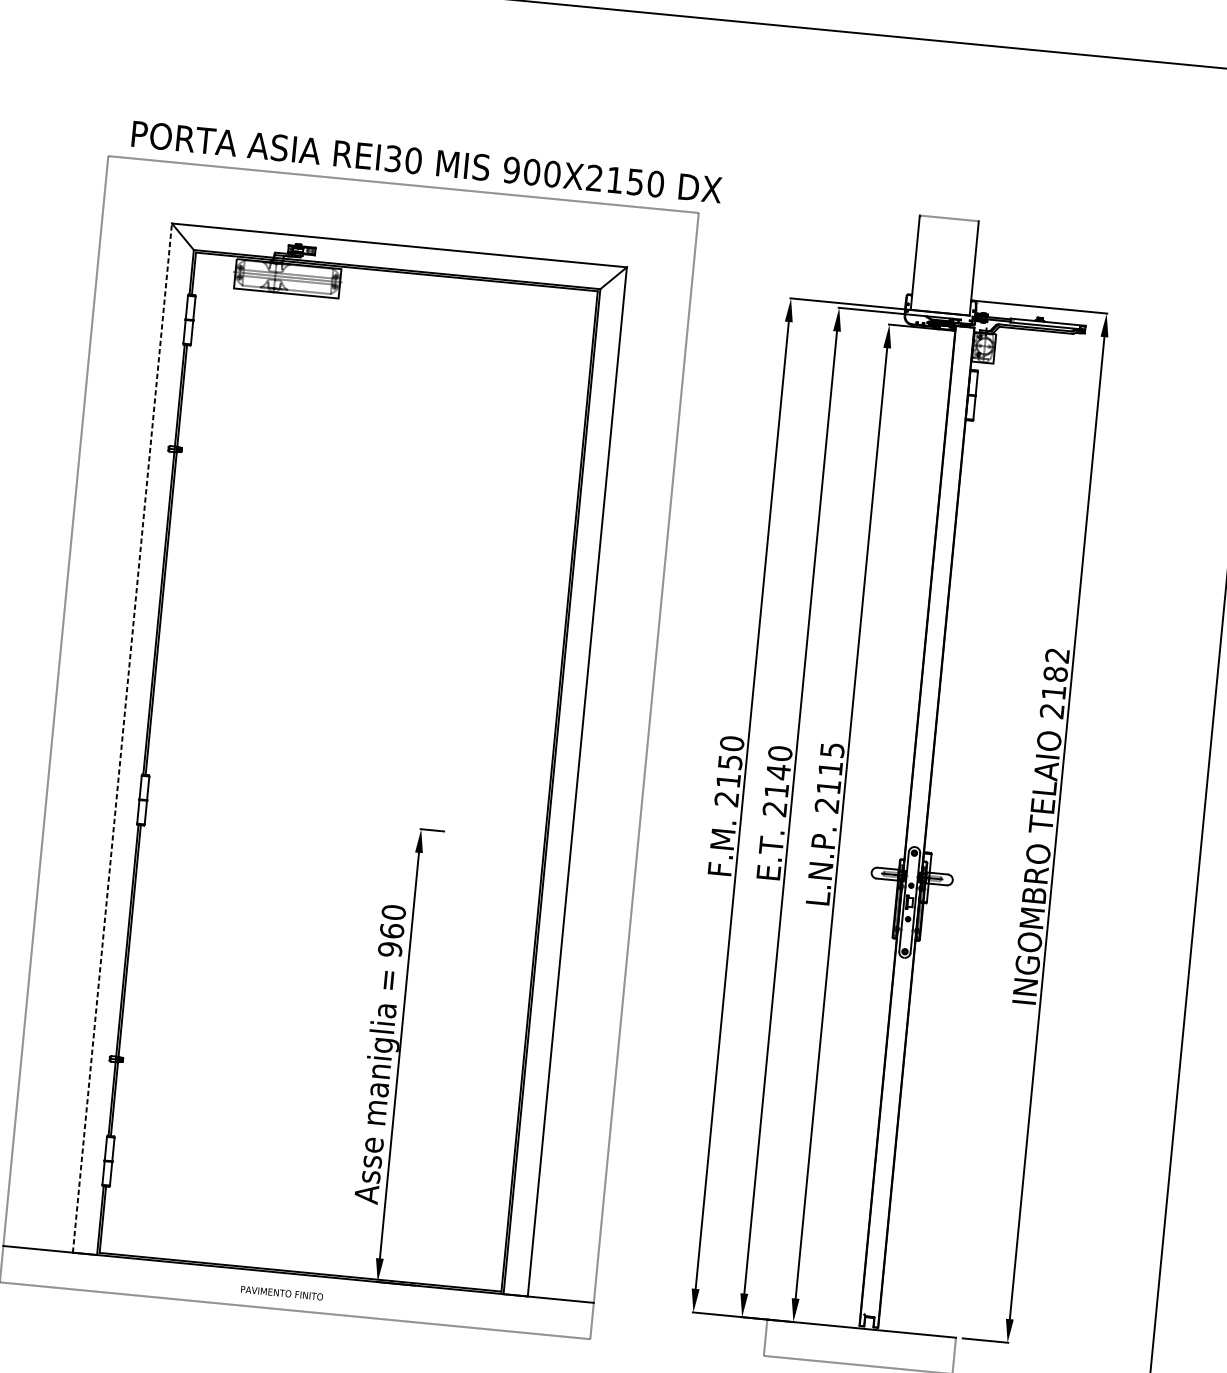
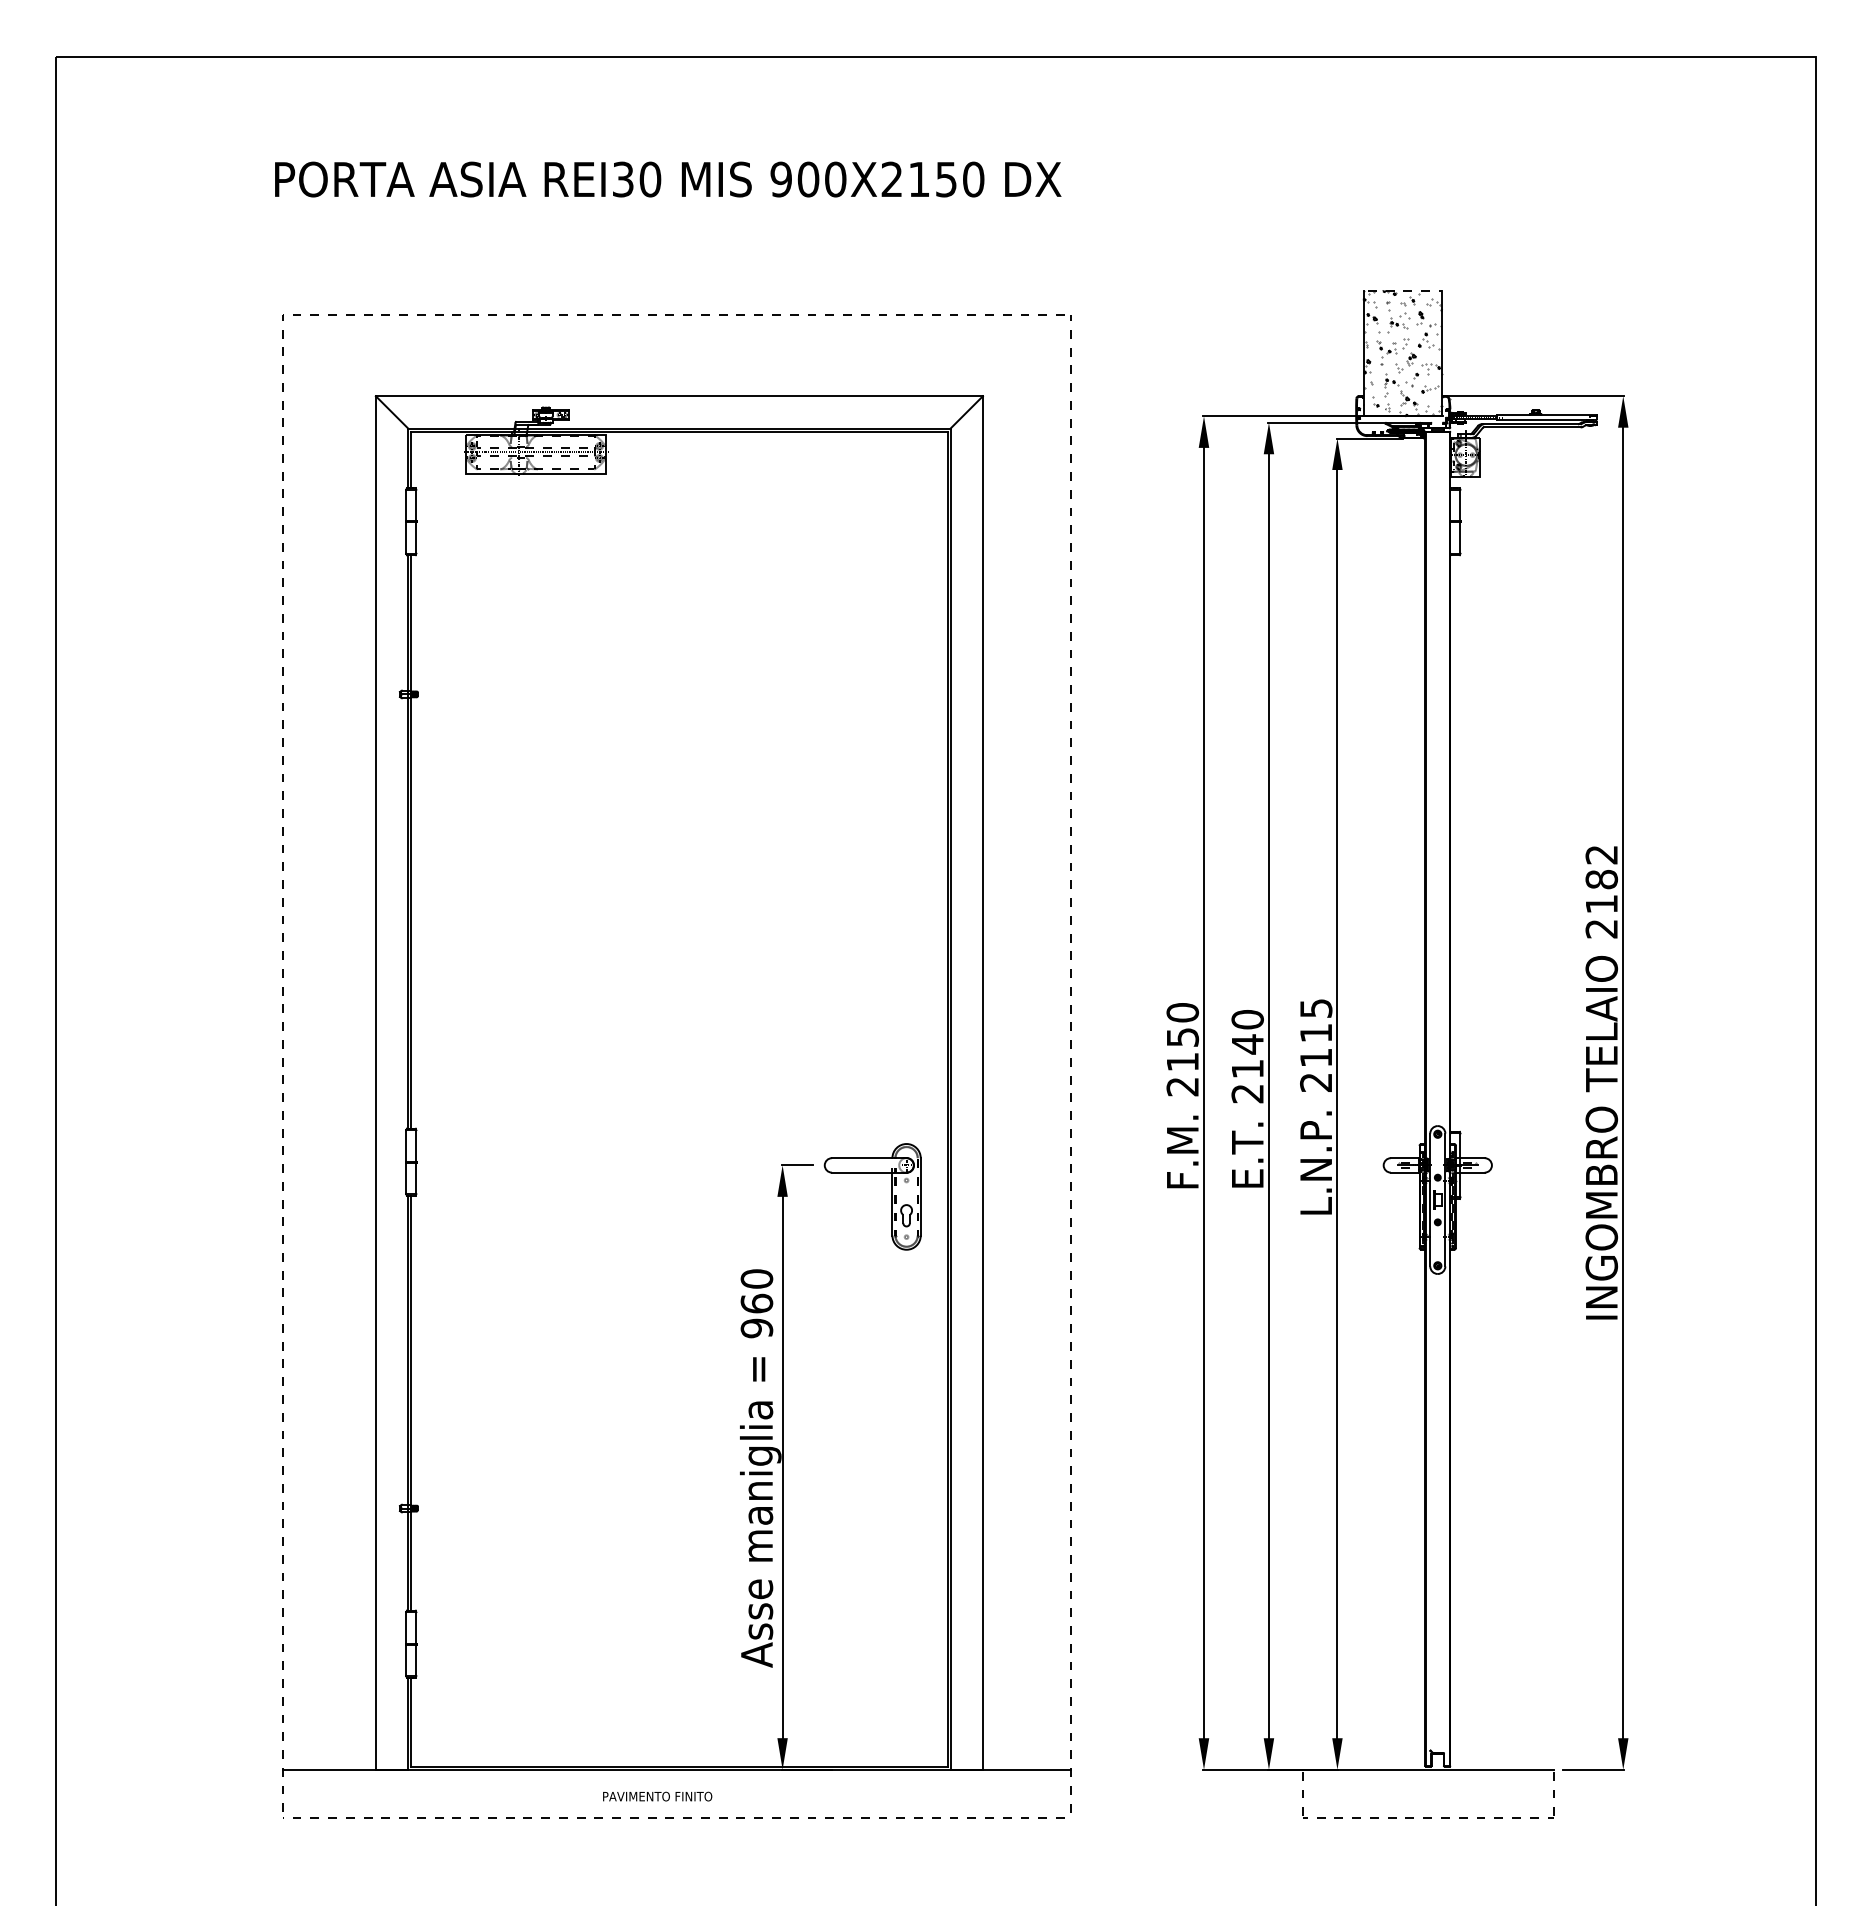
text: (427, 162) -> (668, 179), moved
hatch: (944, 265) -> (1402, 353), added
line: (122, 737) -> (375, 1082), dashed -> solid
part: (500, 860) -> (891, 1196), added

